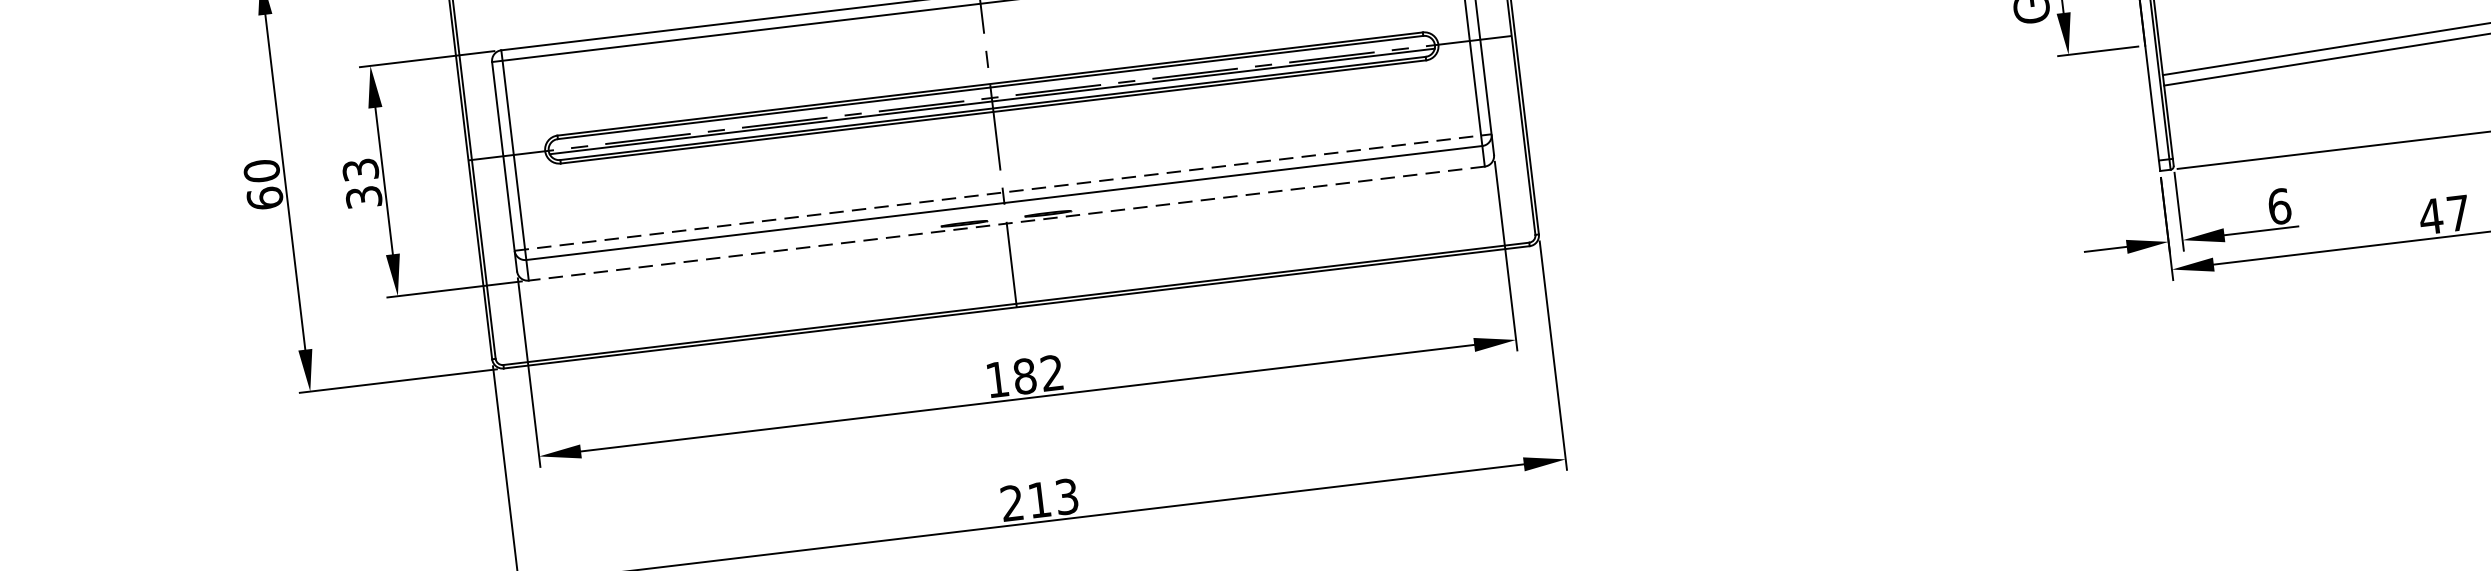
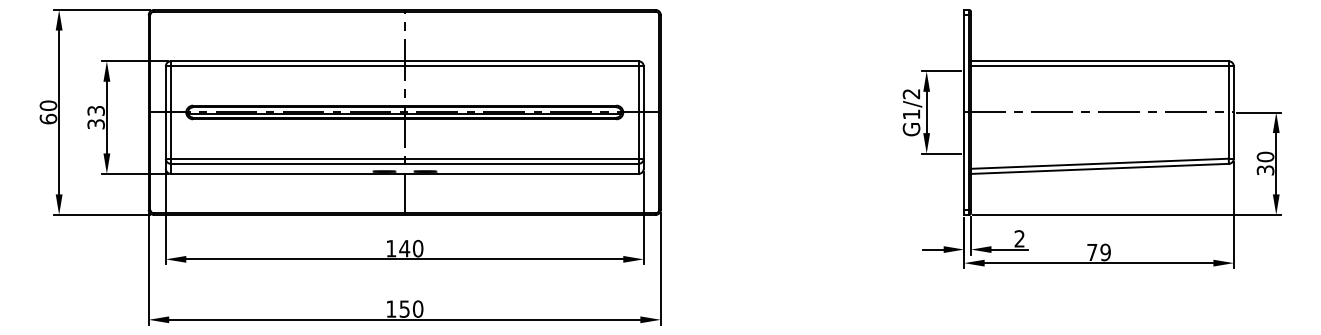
line: (1002, 192) -> (404, 158), dashed -> solid
text: (2279, 205) -> (1019, 238), 6 -> 2
text: (2443, 215) -> (1098, 252), 47 -> 79
line: (1006, 222) -> (404, 173), dashed -> solid
text: (1038, 374) -> (411, 248), 182 -> 140
text: (1039, 498) -> (404, 308), 213 -> 150

